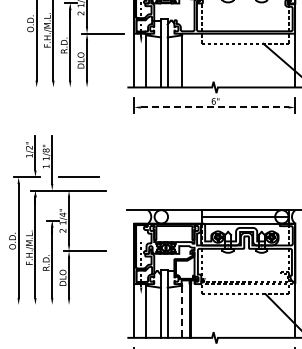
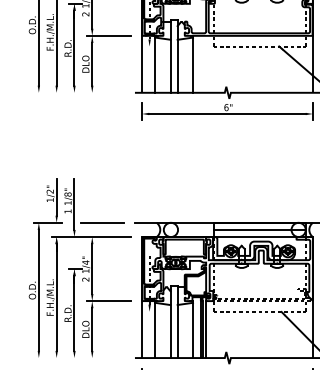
line: (214, 107) -> (227, 114), dashed -> solid
part: (57, 219) -> (80, 267), moved
line: (194, 310) -> (206, 329), added
line: (182, 312) -> (193, 331), dashed -> solid

